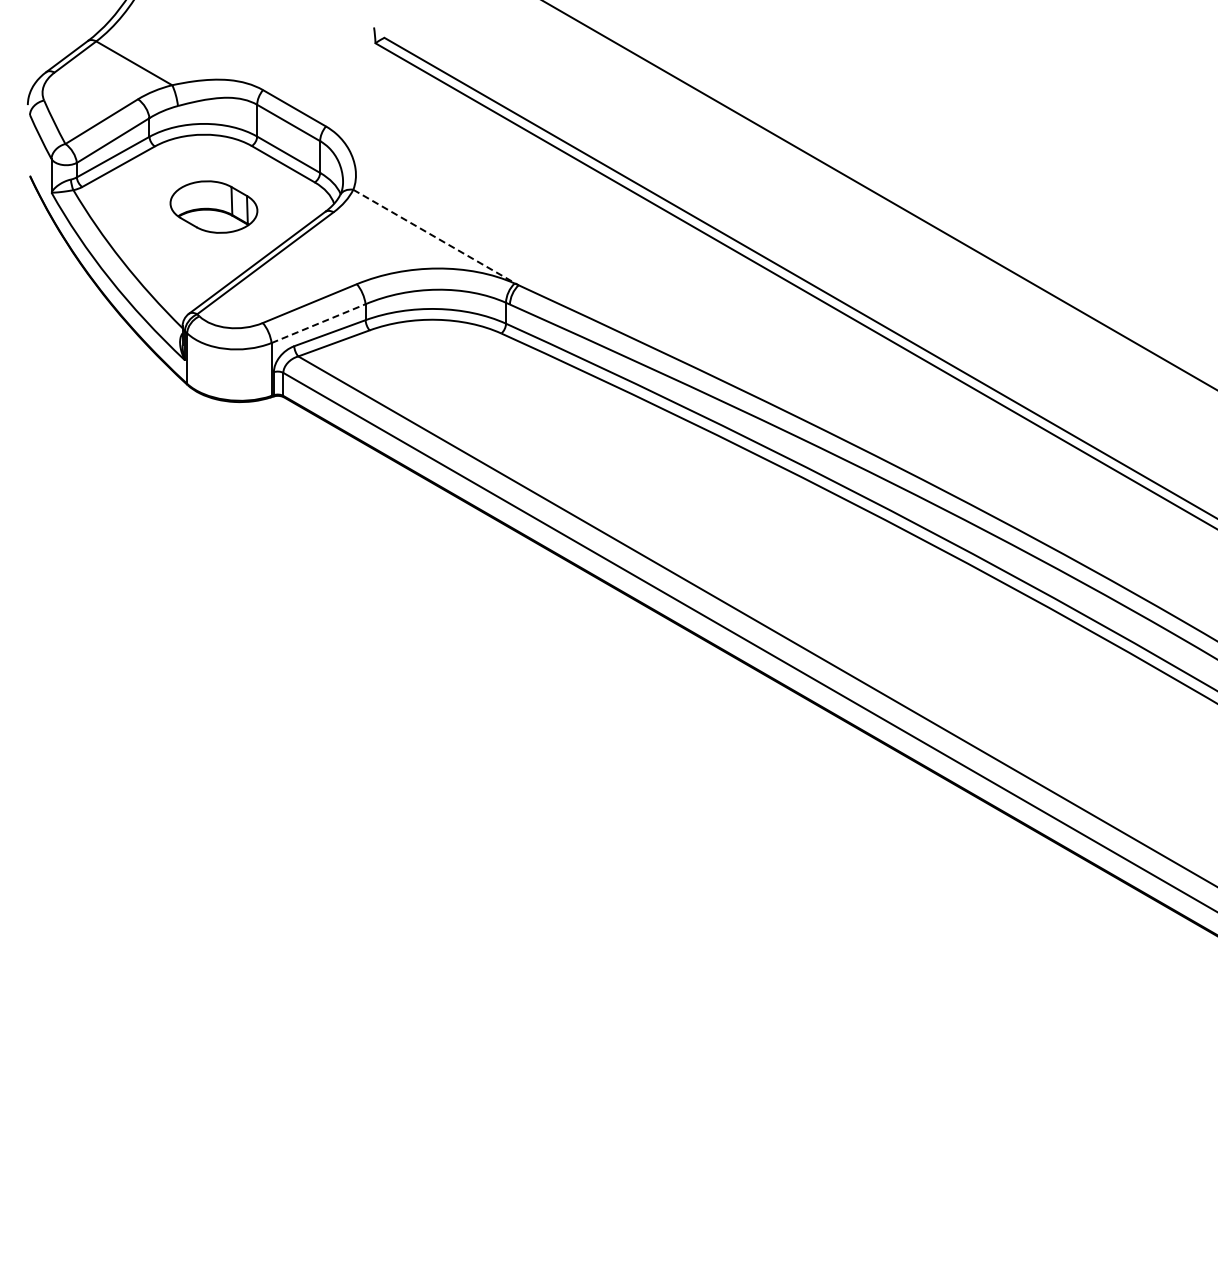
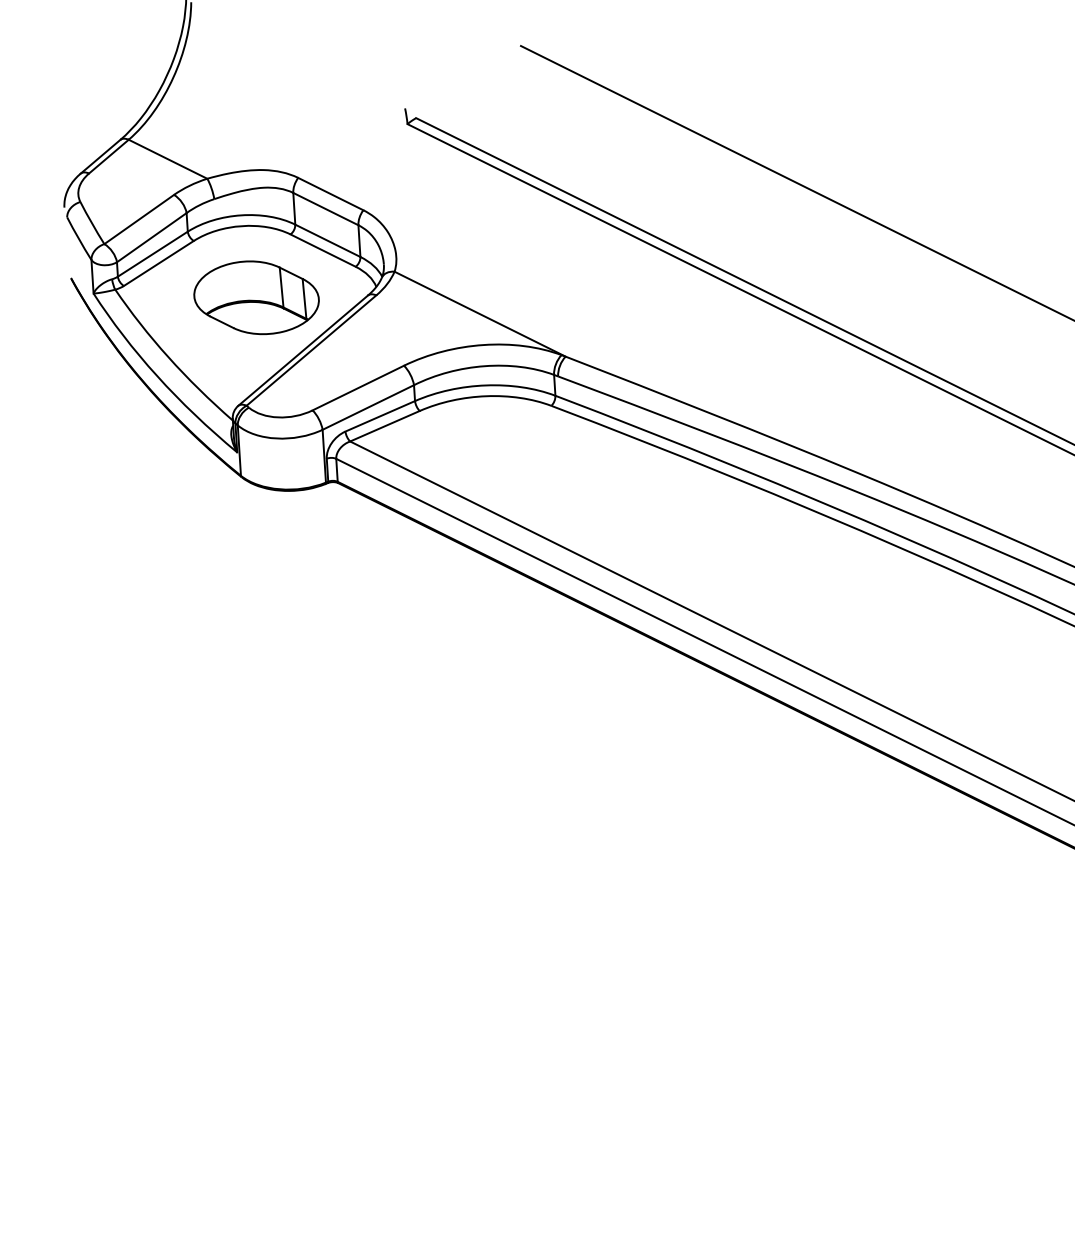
part: (213, 206) -> (256, 297), size x1.43
line: (436, 237) -> (480, 314), dashed -> solid
line: (318, 323) -> (368, 407), dashed -> solid

